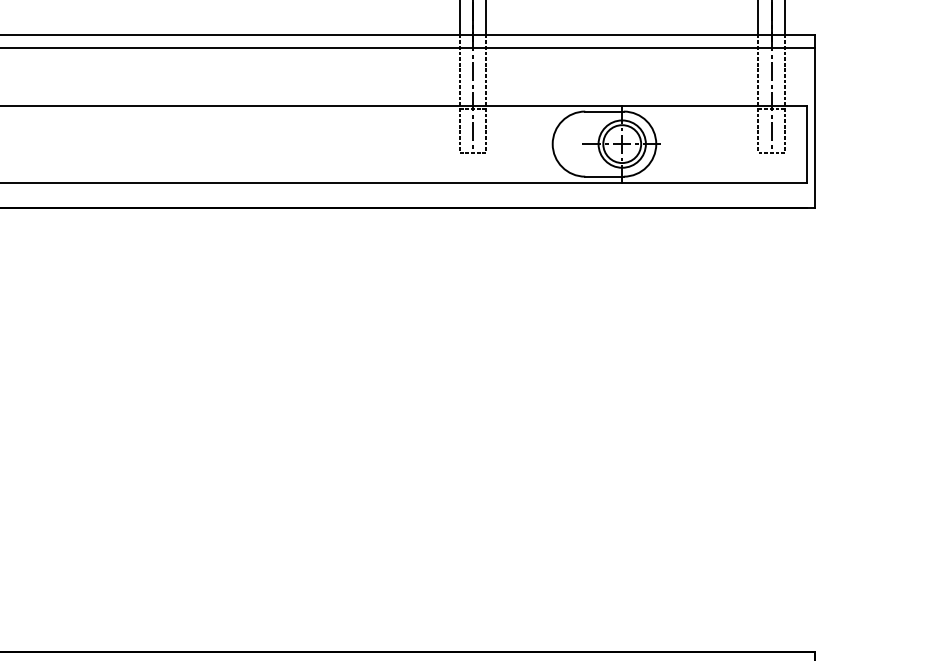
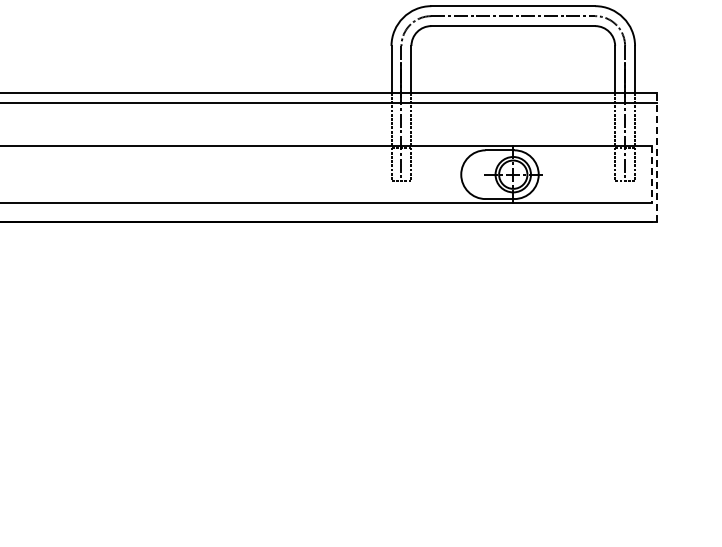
line: (814, 121) -> (657, 157), solid -> dashed
line: (806, 143) -> (651, 174), solid -> dashed

